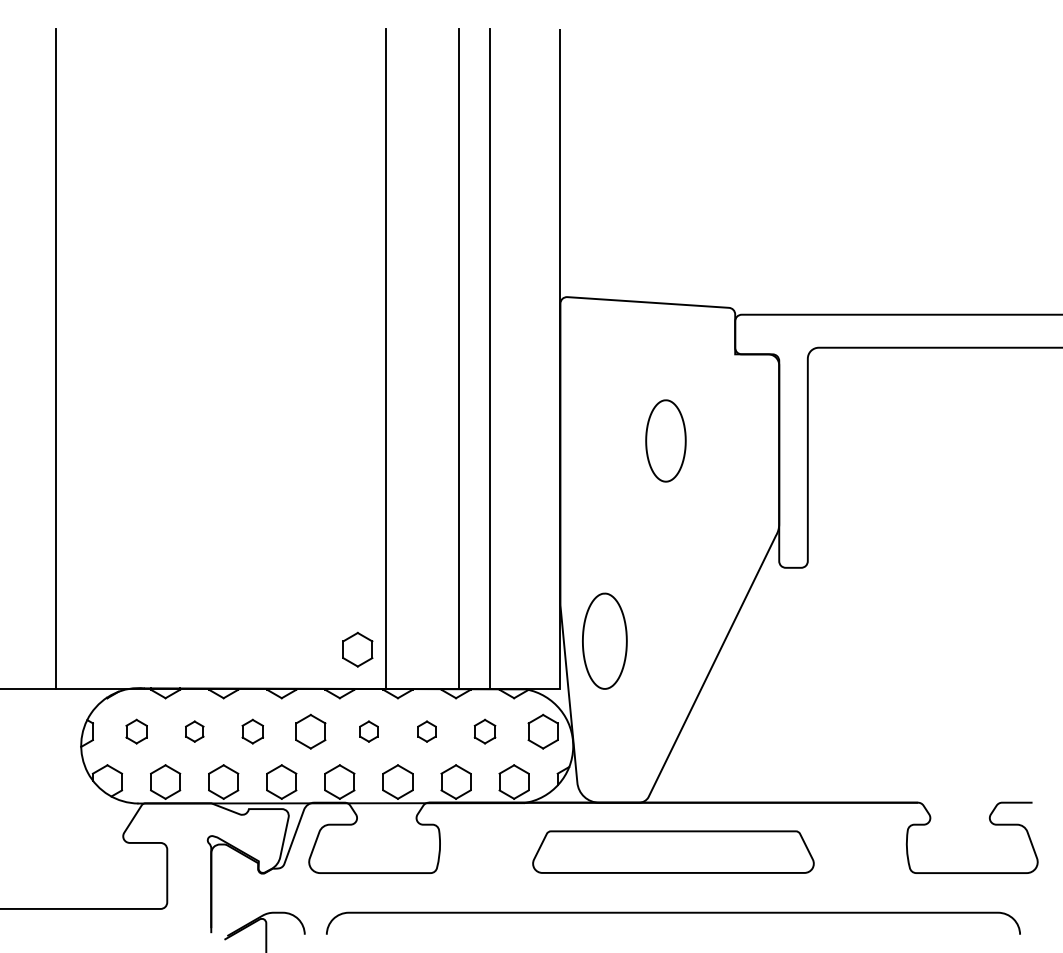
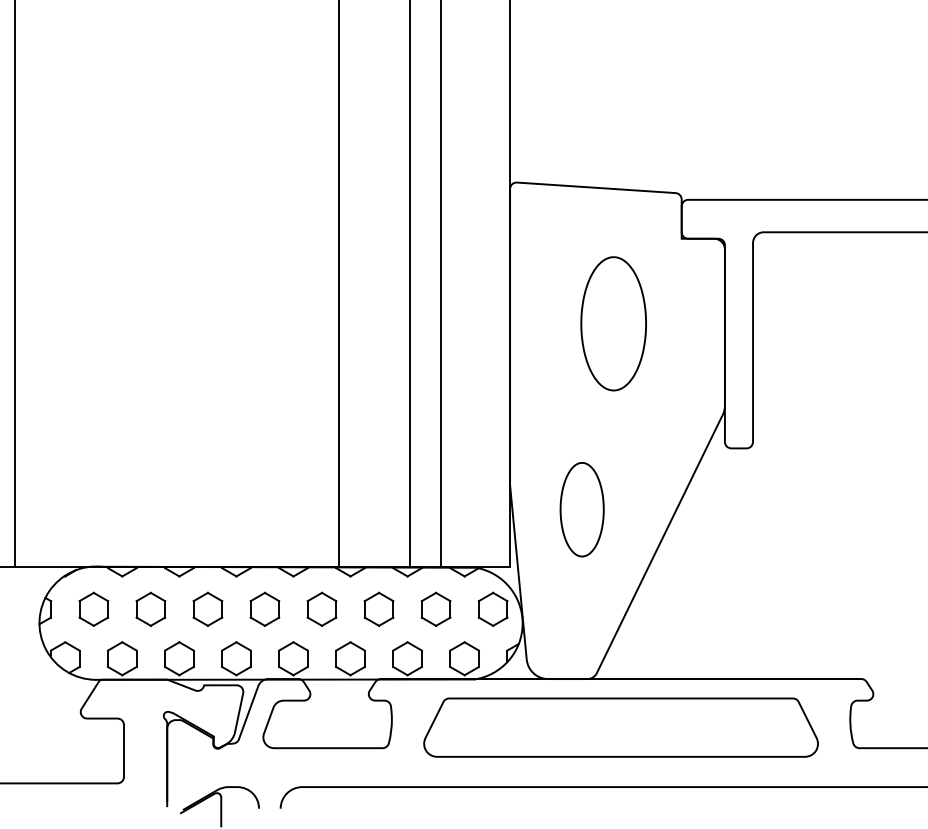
part: (665, 440) -> (613, 323), size x1.67
part: (604, 640) -> (581, 508), moved
part: (357, 649) -> (310, 528), removed
part: (136, 731) -> (93, 609), size x1.43
part: (194, 731) -> (150, 609), size x1.67
part: (252, 731) -> (207, 609), size x1.43
part: (368, 731) -> (321, 609), size x1.67
part: (426, 731) -> (378, 609), size x1.67
part: (484, 731) -> (435, 609), size x1.43
part: (673, 851) -> (621, 726), size x1.43

